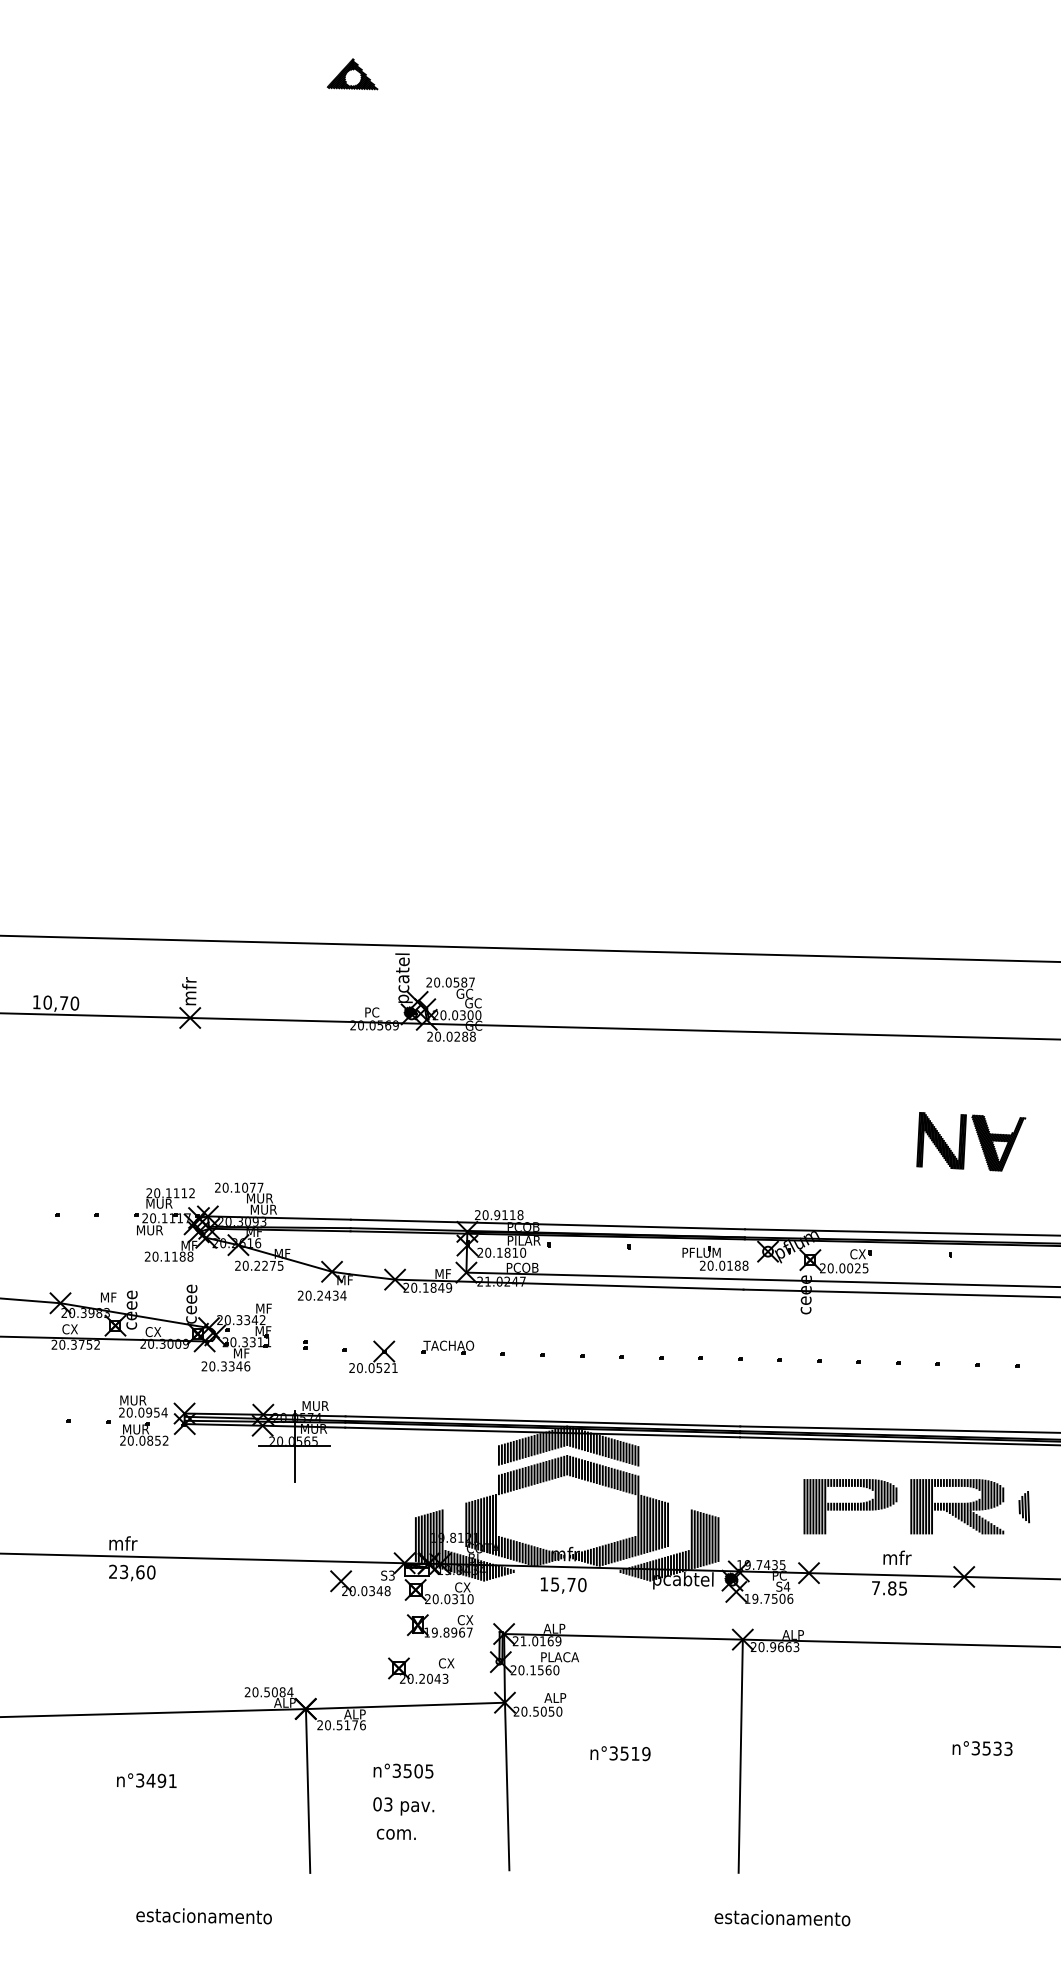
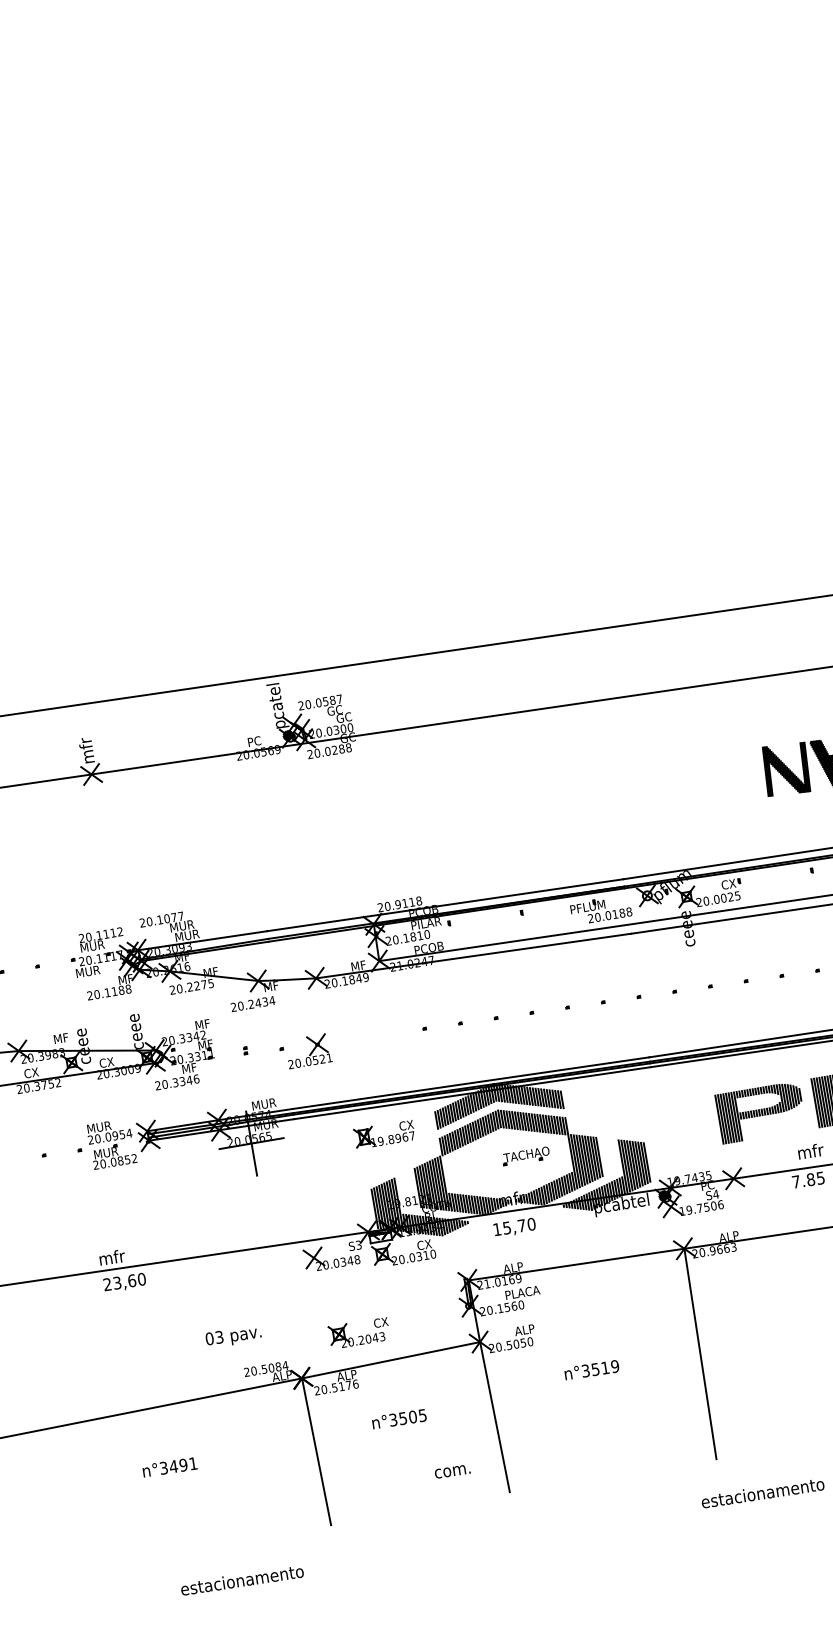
part: (447, 1347) -> (525, 1156), moved
part: (439, 1625) -> (383, 1134), moved
part: (421, 1670) -> (359, 1332), moved
text: (403, 1806) -> (233, 1336), moved
text: (395, 1833) -> (451, 1470), moved

